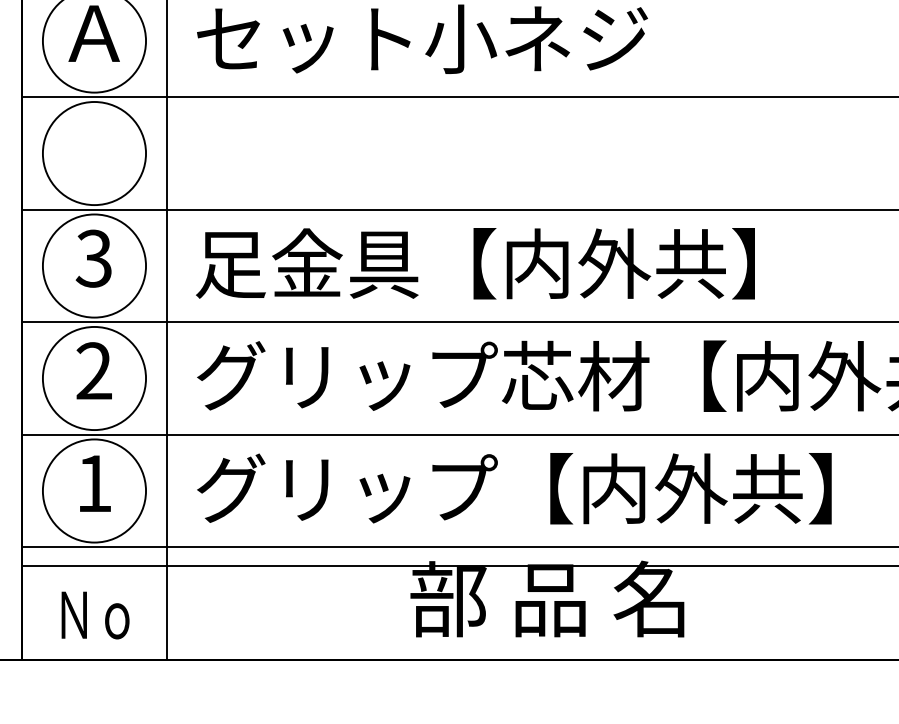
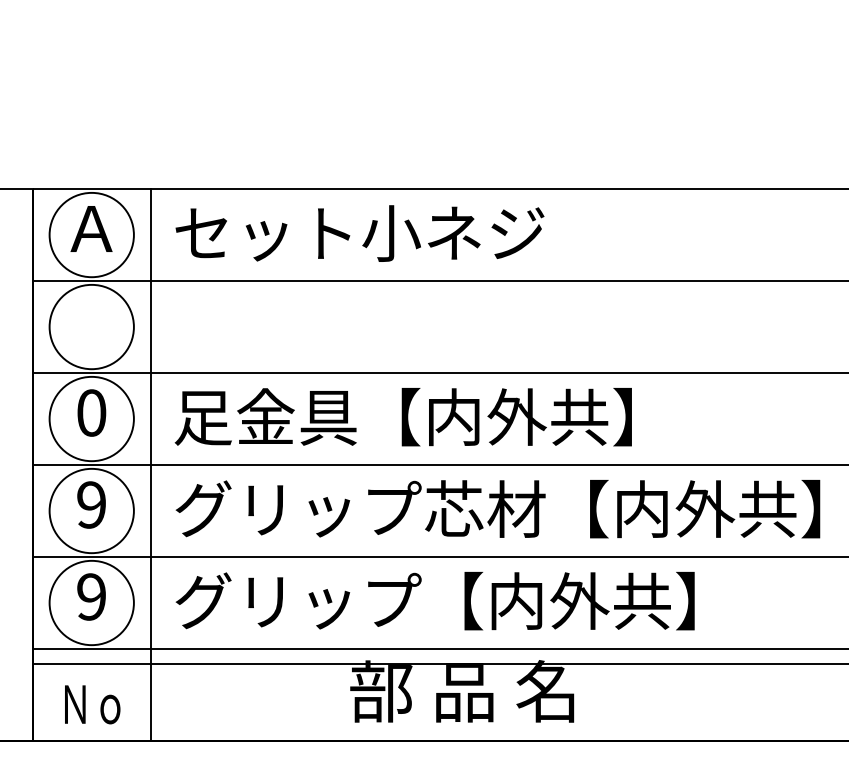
text: (94, 258) -> (91, 412), 3 -> 0
text: (94, 370) -> (91, 504), 2 -> 9
text: (94, 483) -> (91, 596), 1 -> 9

